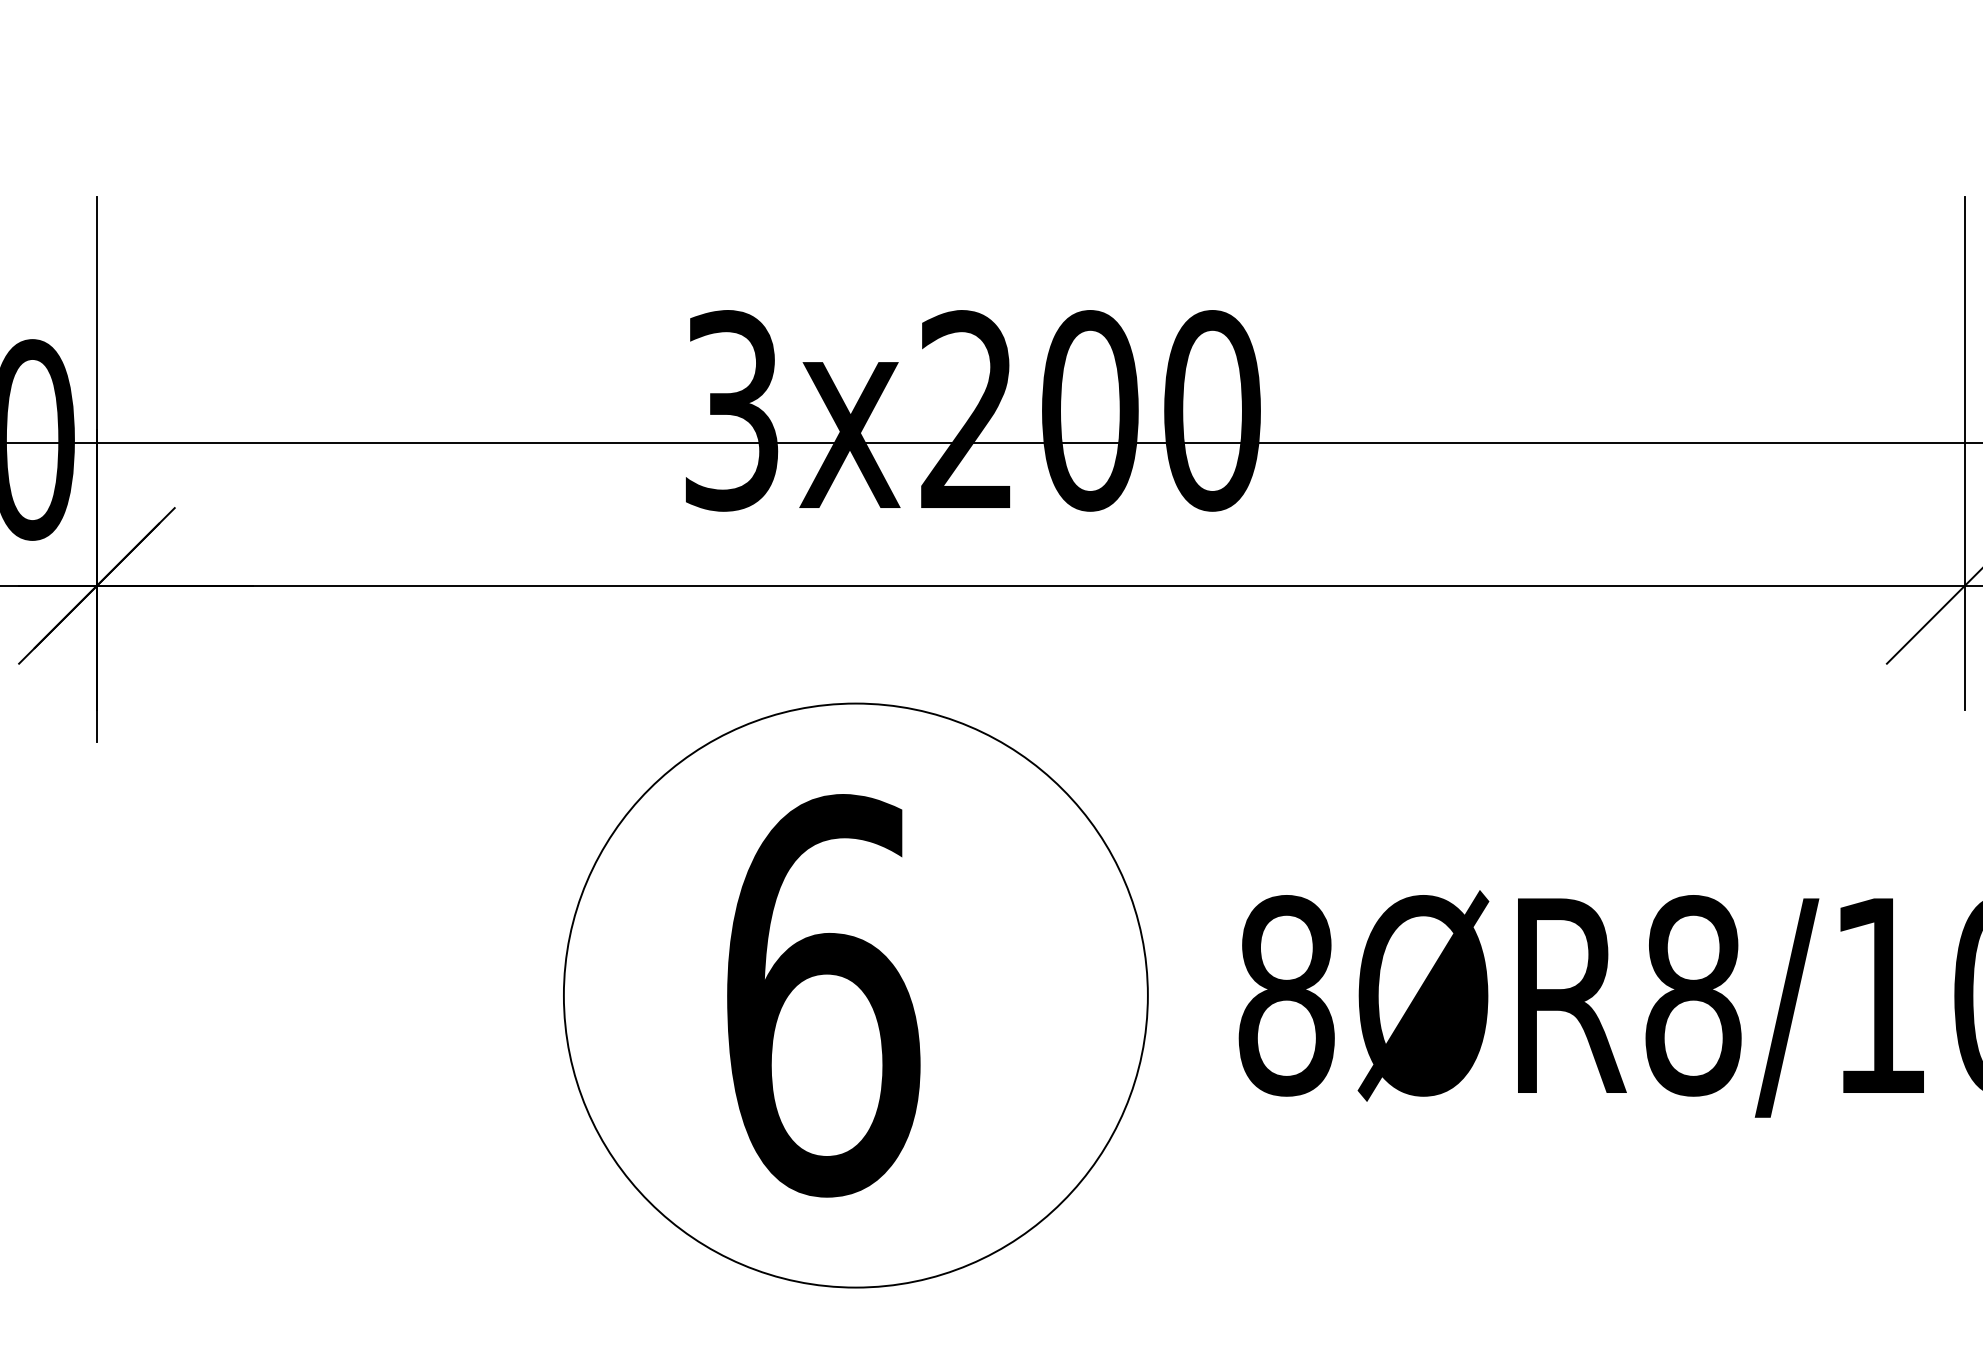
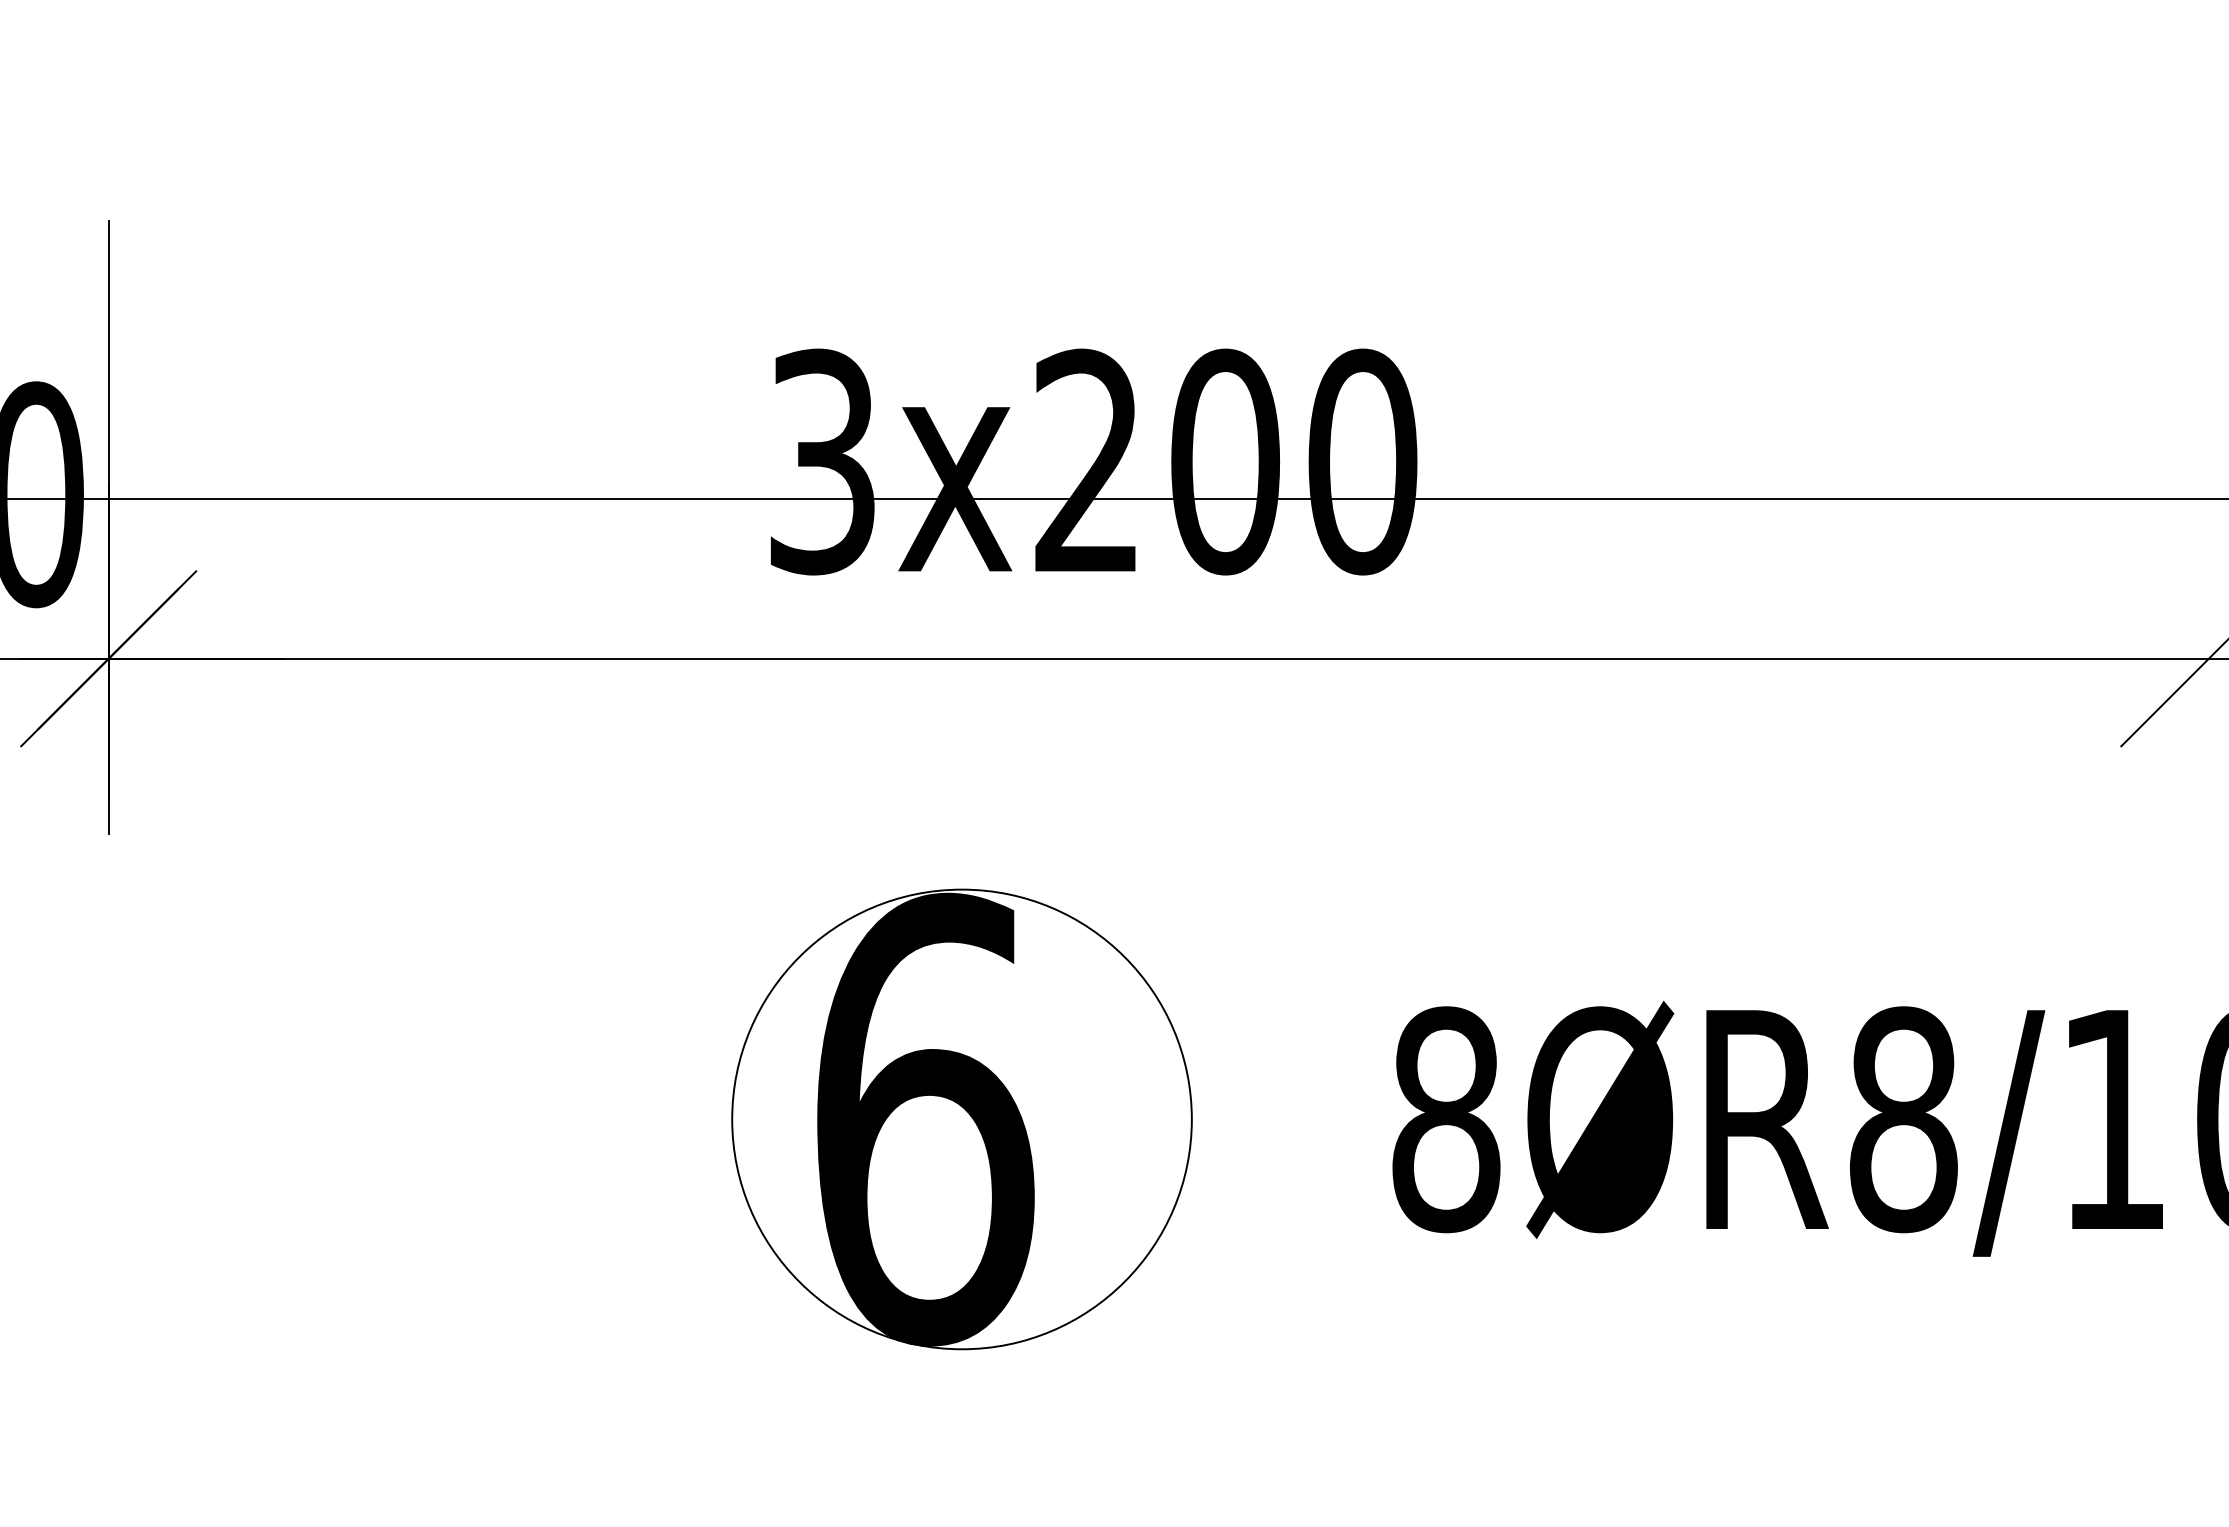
line: (1964, 453) -> (2208, 509), removed
circle: (855, 995) -> (961, 1119), size x0.7

